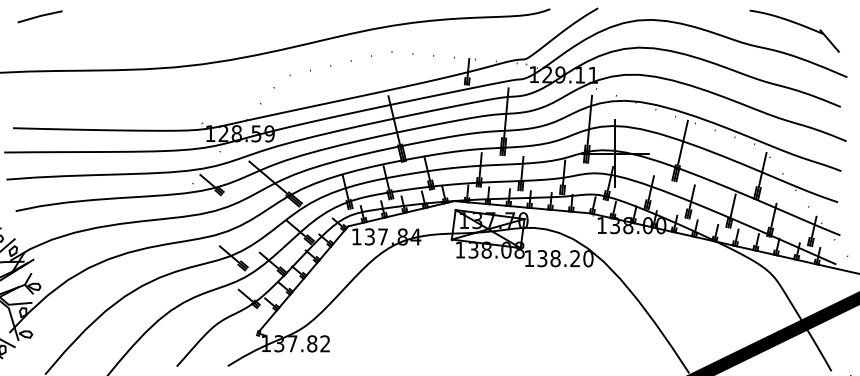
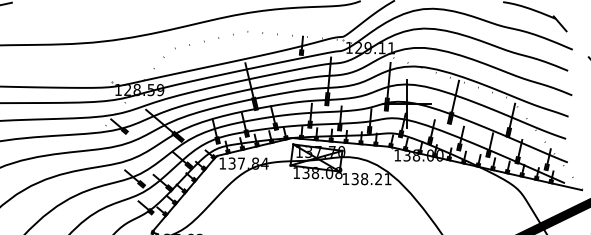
text: (588, 258) -> (388, 179), 138.20 -> 138.21

